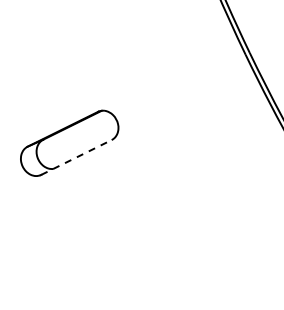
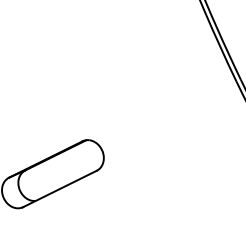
line: (76, 157) -> (60, 188), dashed -> solid

